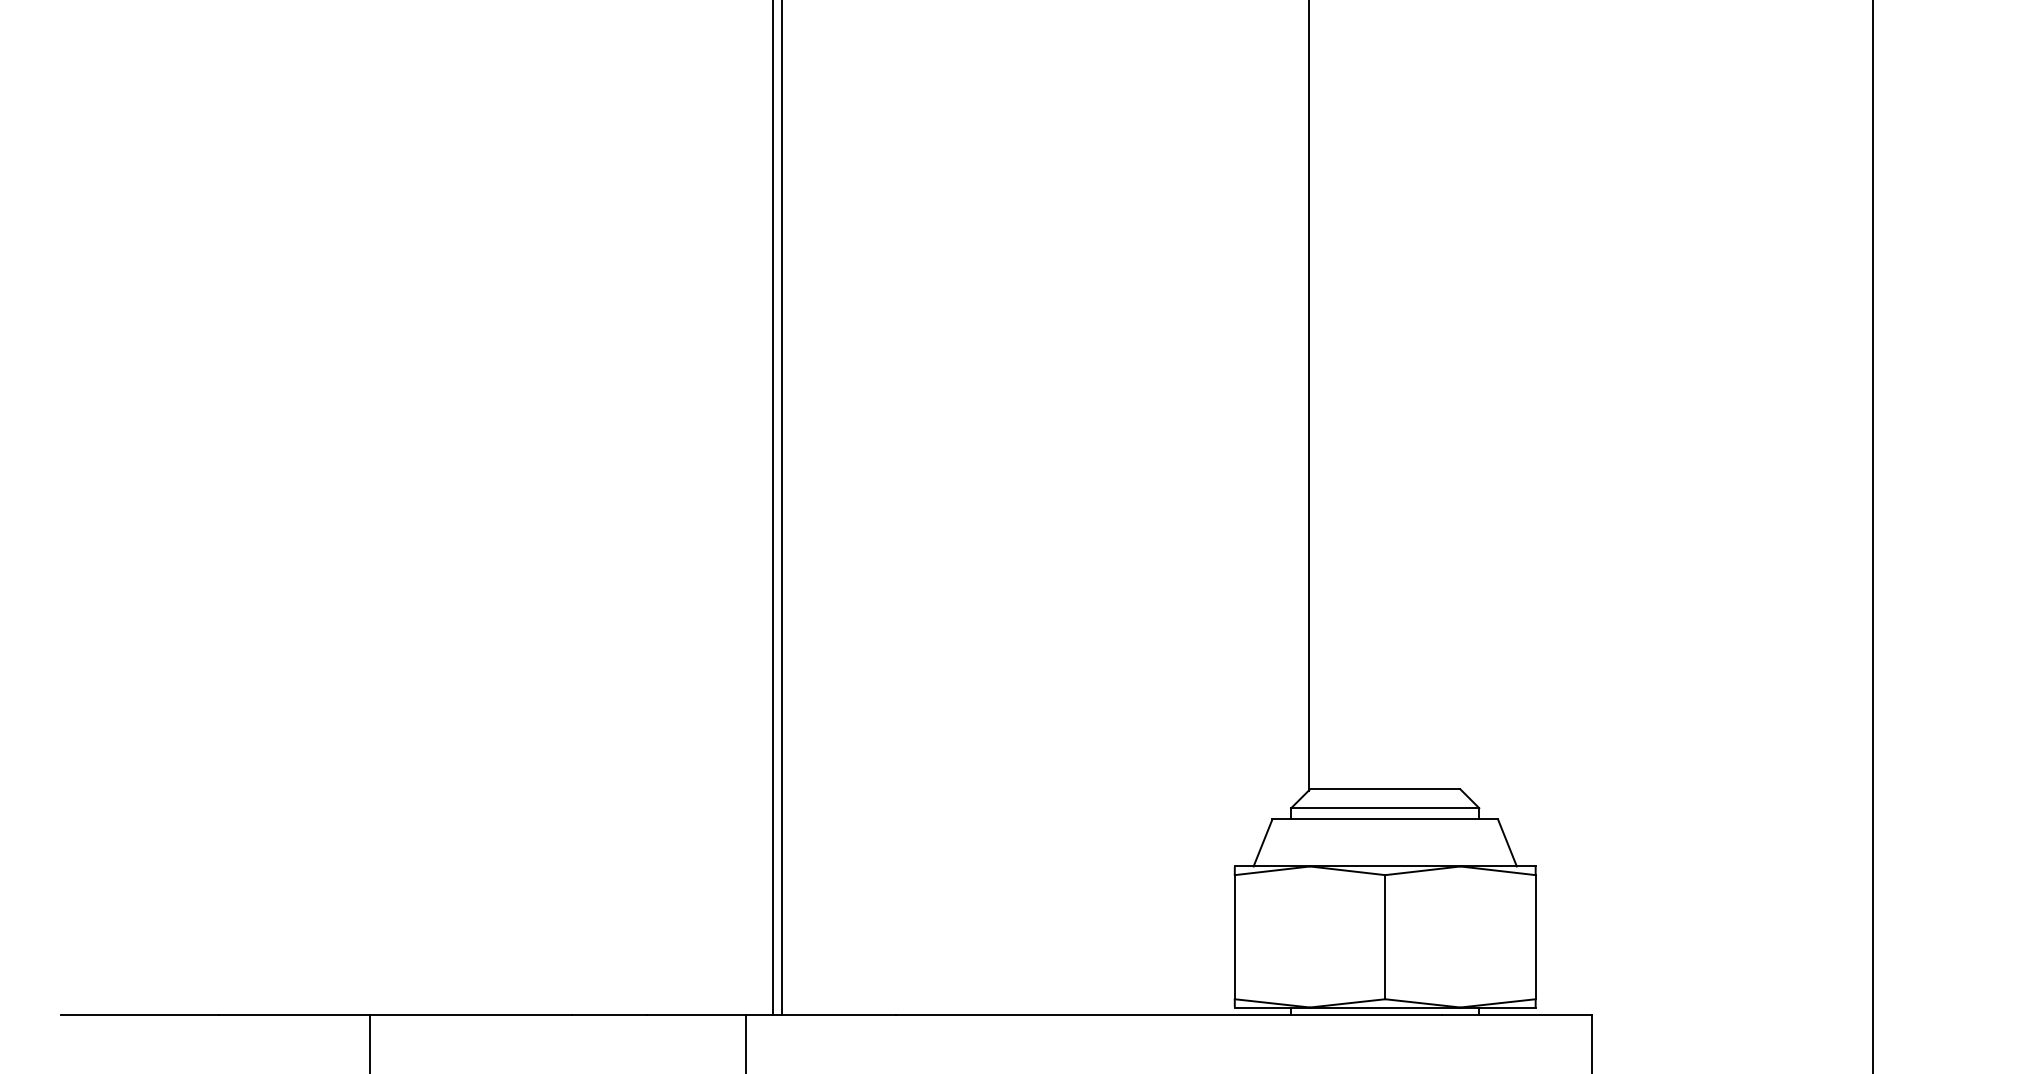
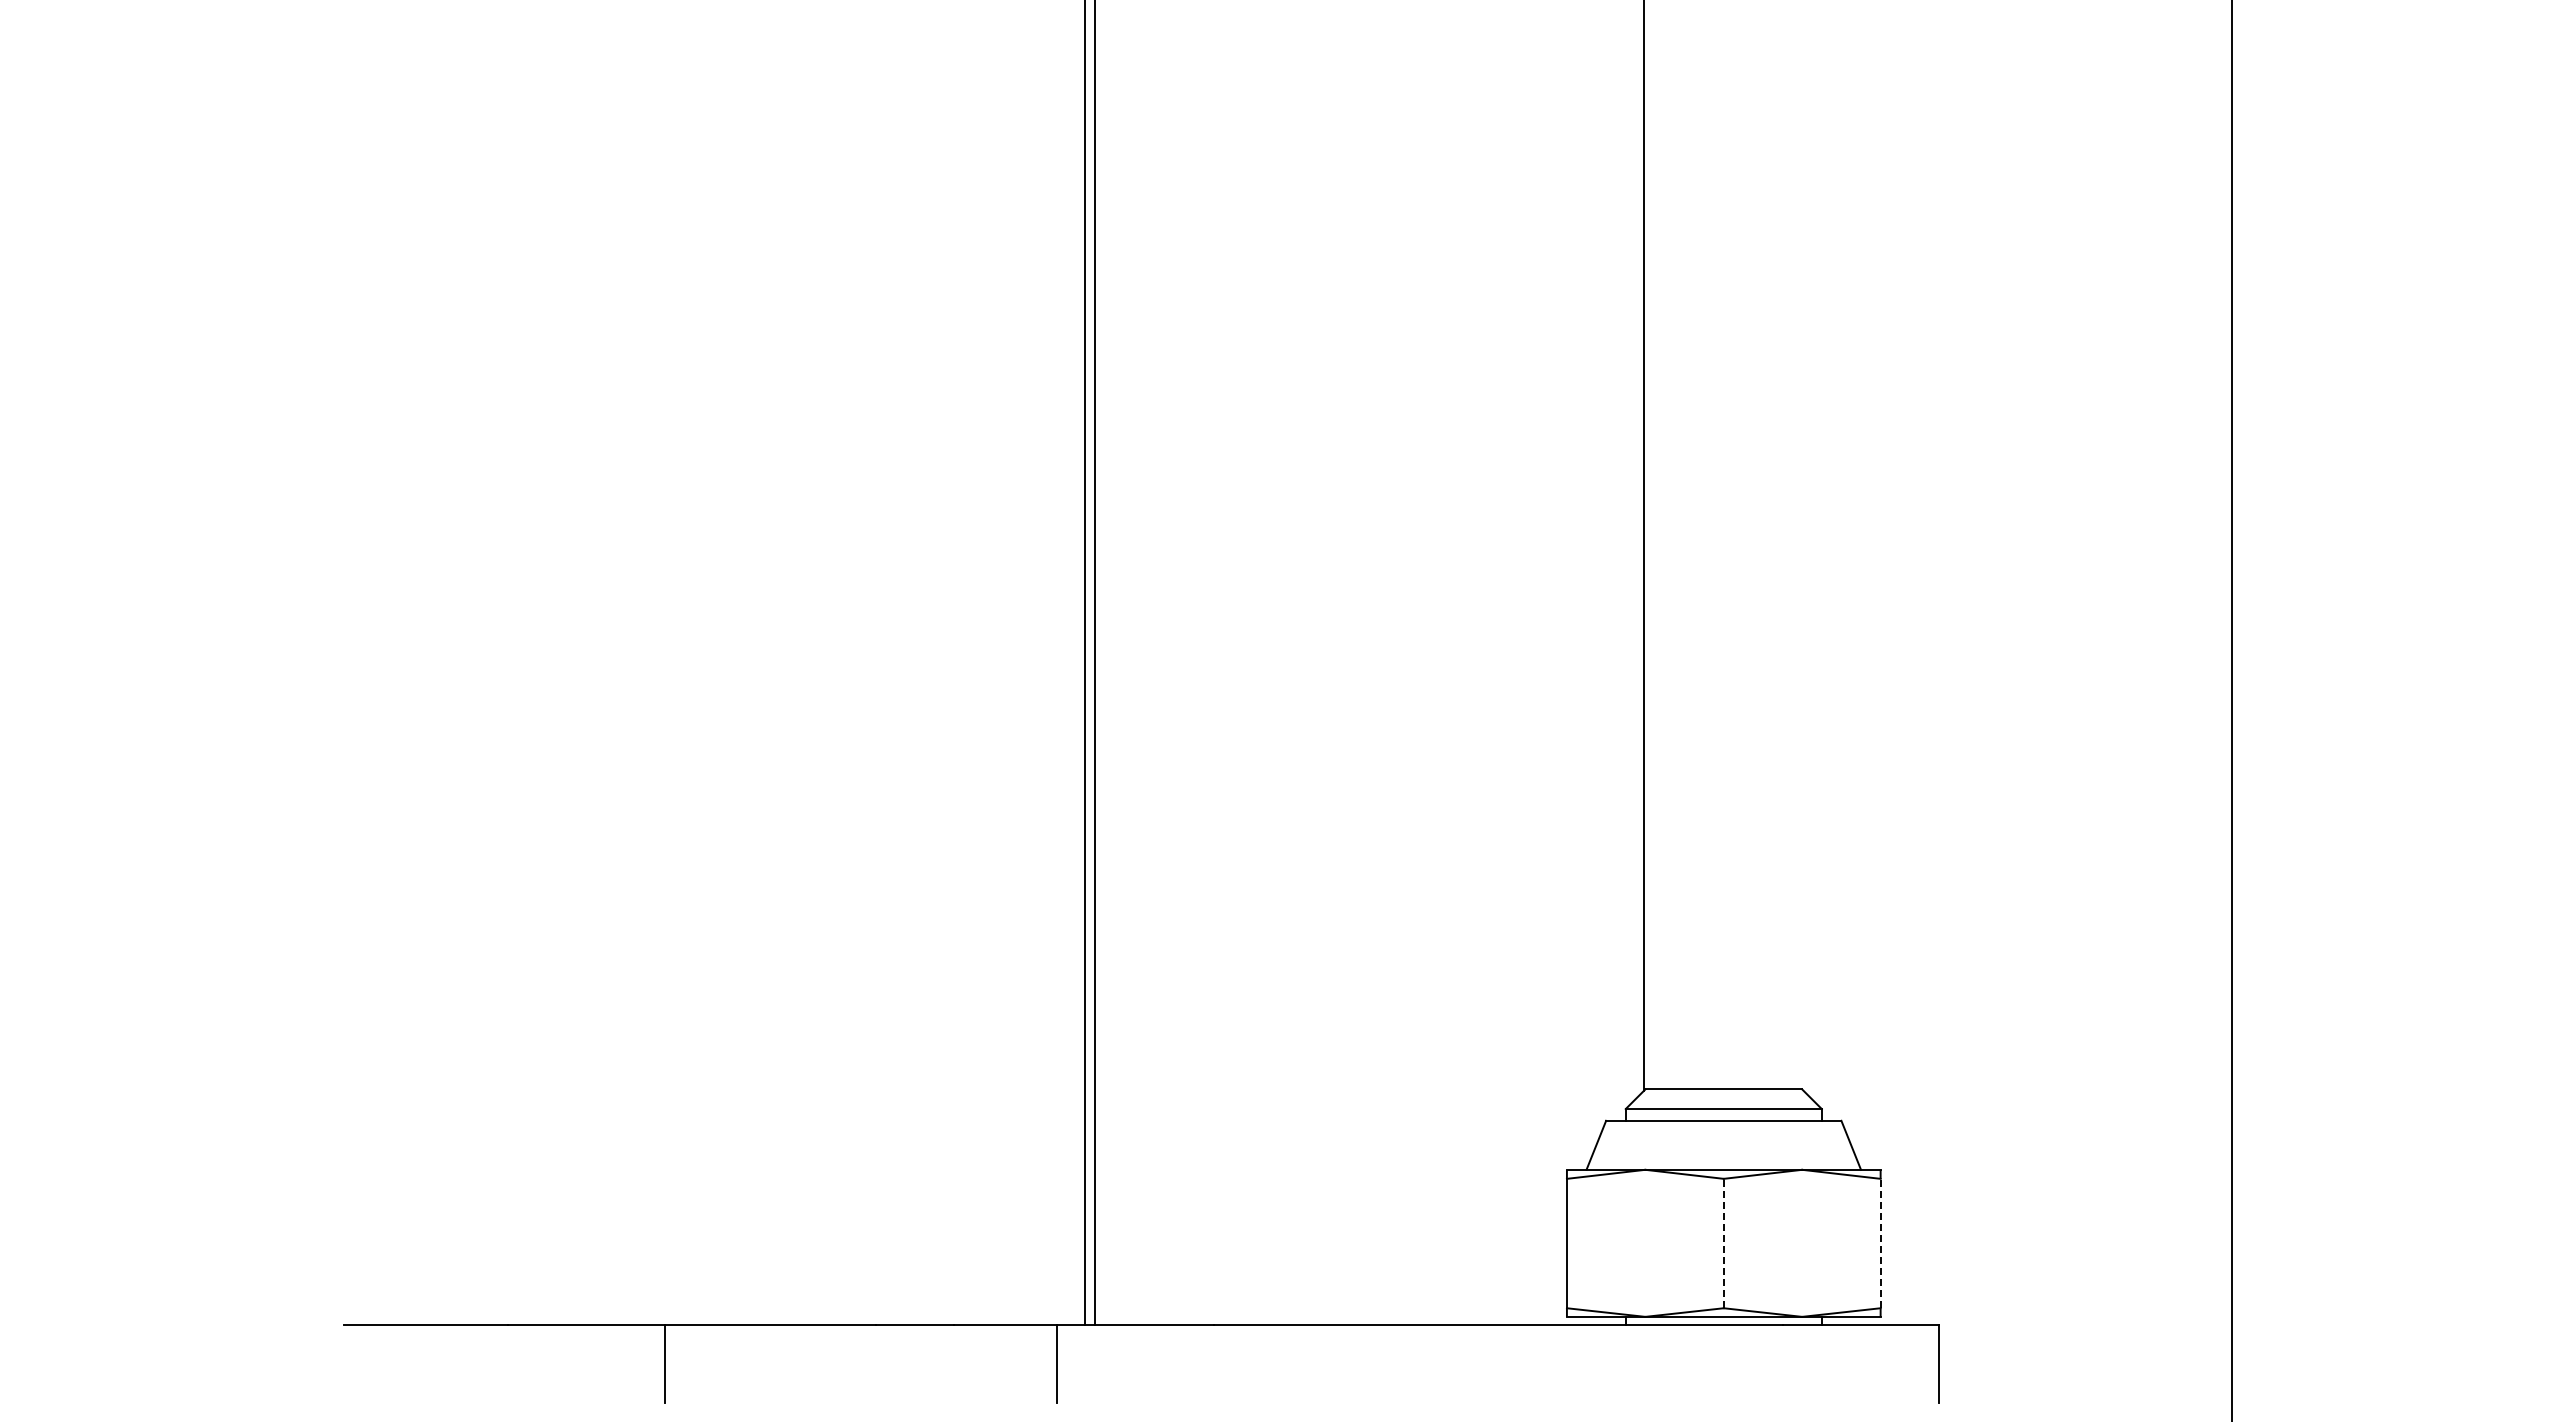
line: (1384, 937) -> (1723, 1243), solid -> dashed
line: (1535, 937) -> (1880, 1243), solid -> dashed

